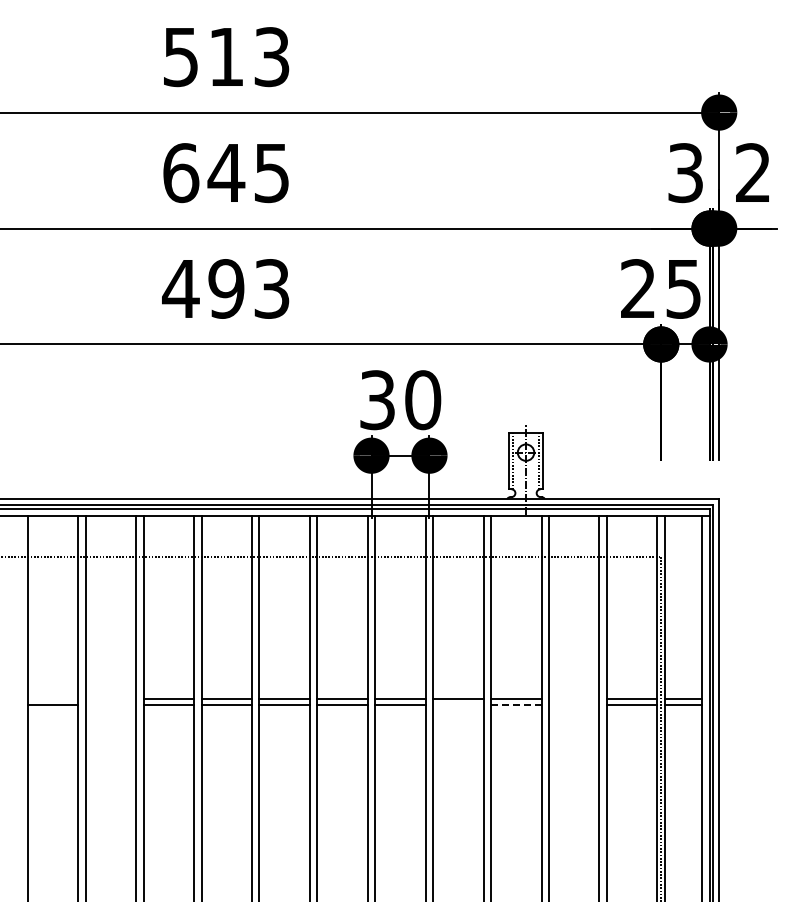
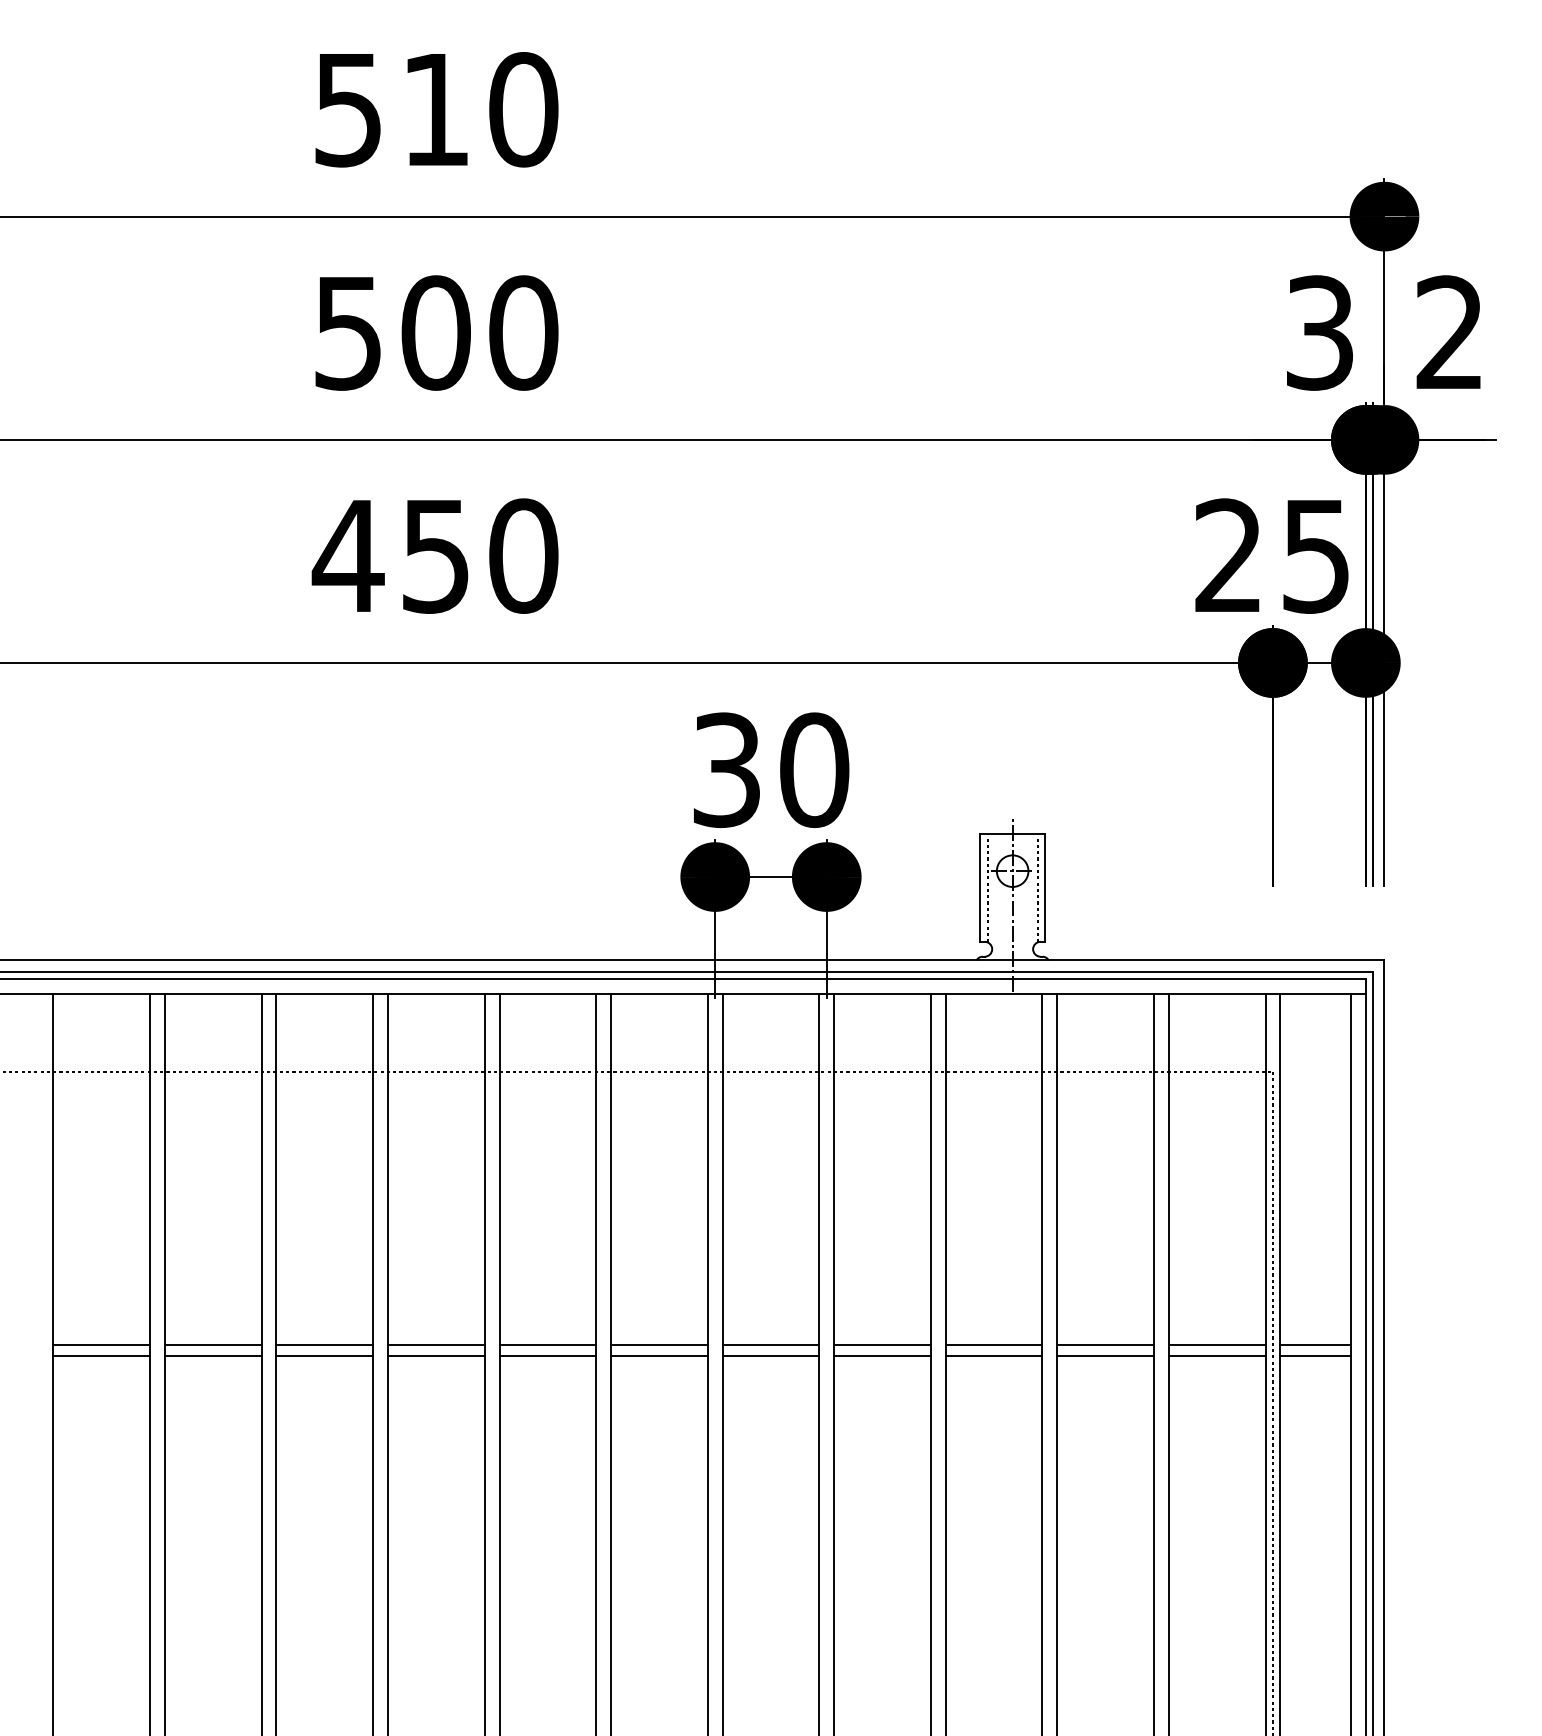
text: (272, 57) -> (524, 110), 513 -> 510
text: (226, 173) -> (436, 333), 645 -> 500
text: (249, 288) -> (480, 555), 493 -> 450
line: (52, 698) -> (101, 1344), added
line: (110, 698) -> (212, 1344), added
line: (574, 698) -> (1105, 1344), added
line: (110, 704) -> (212, 1355), added
line: (458, 704) -> (882, 1355), added
line: (516, 704) -> (994, 1355), dashed -> solid
line: (574, 704) -> (1105, 1355), added

